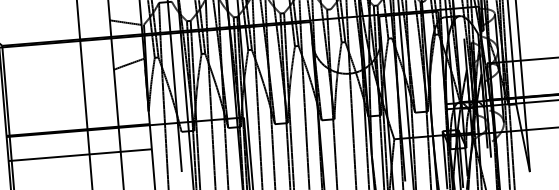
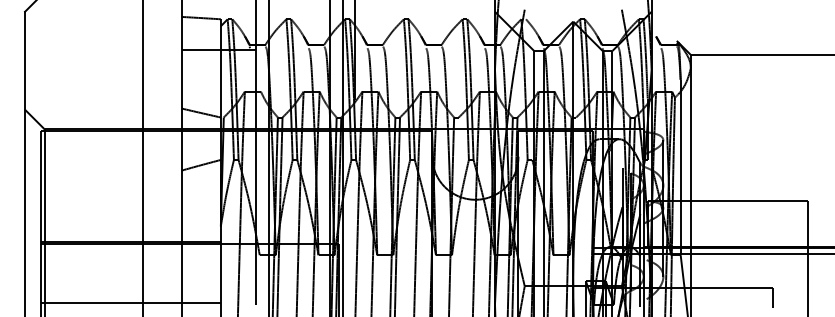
line: (79, 154) -> (130, 302), moved

